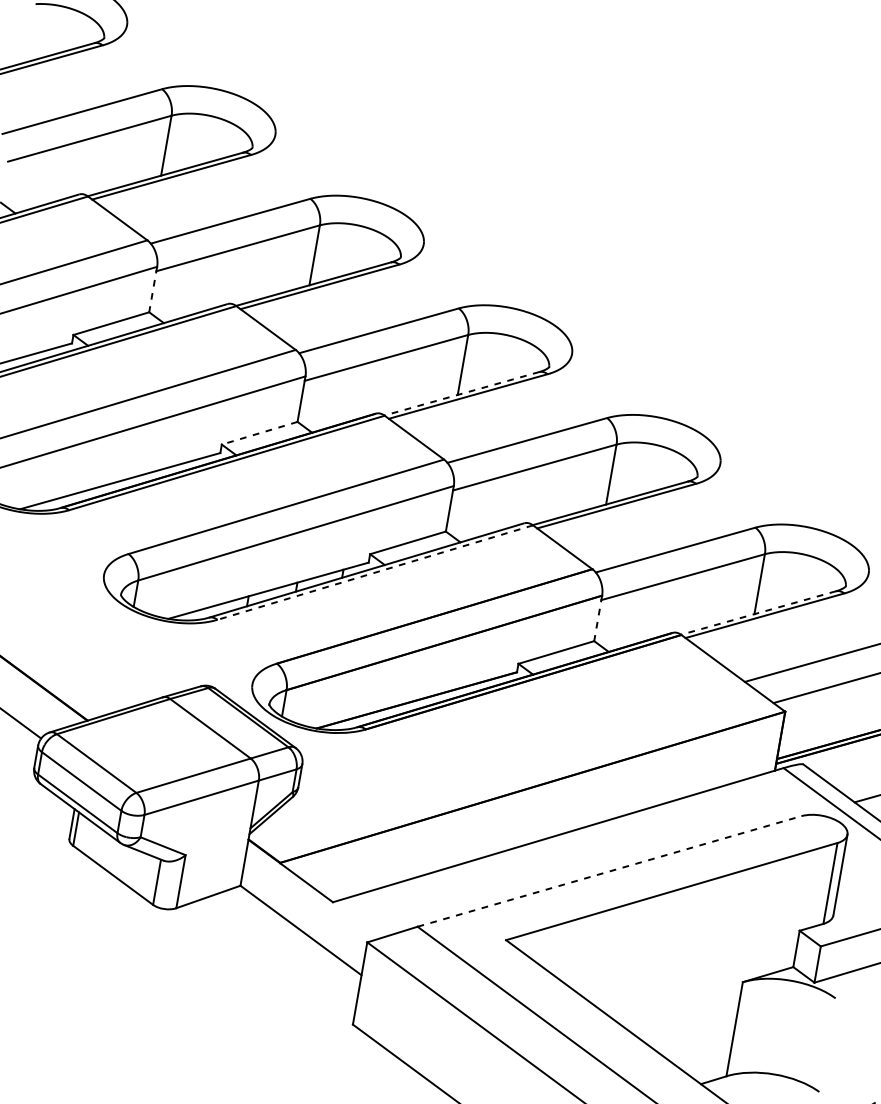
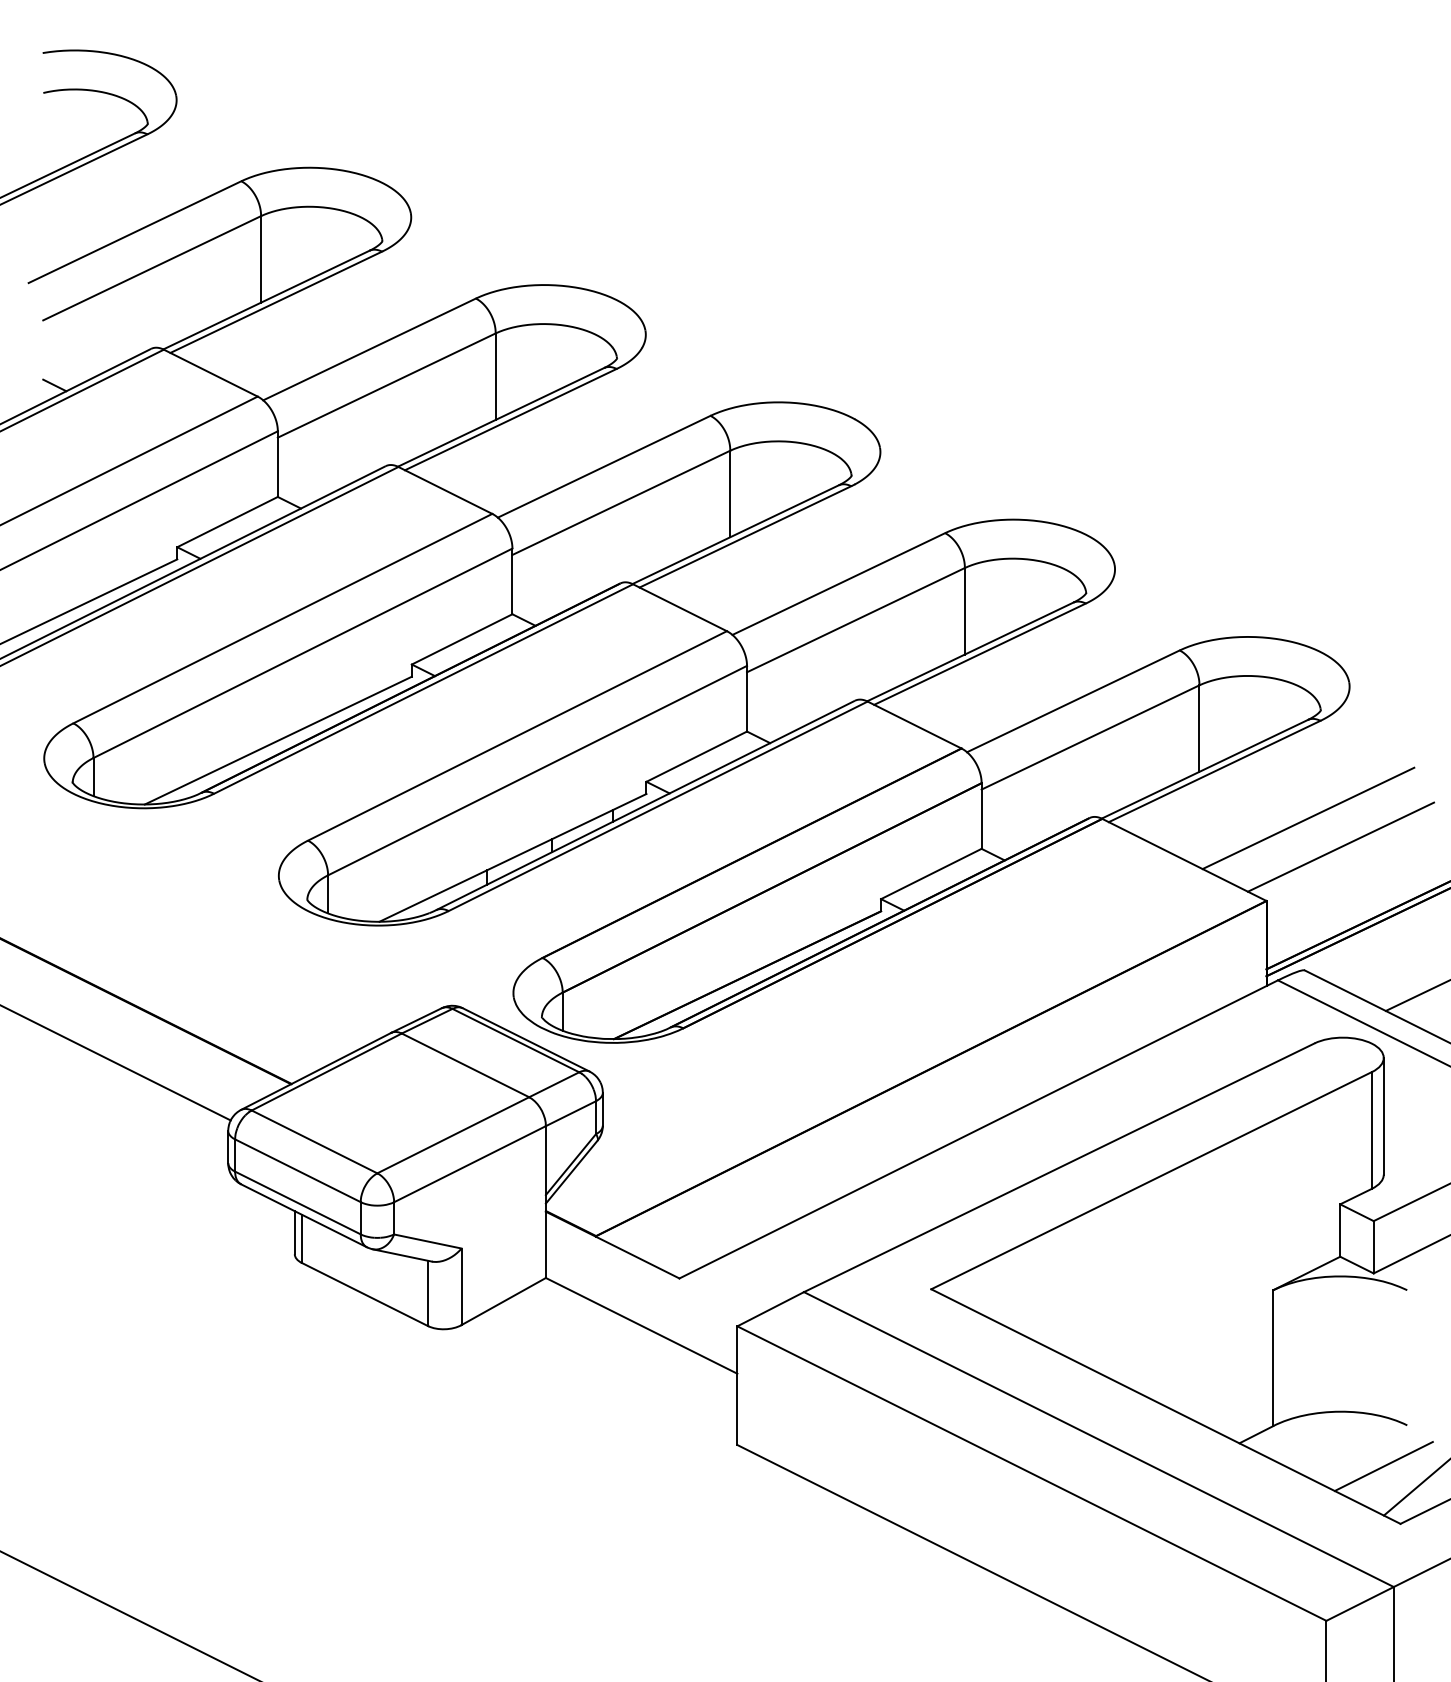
line: (152, 289) -> (277, 464), dashed -> solid
line: (461, 393) -> (735, 534), dashed -> solid
line: (259, 433) -> (461, 639), dashed -> solid
line: (374, 572) -> (657, 806), dashed -> solid
line: (758, 613) -> (1204, 769), dashed -> solid
line: (598, 618) -> (981, 816), dashed -> solid
line: (609, 871) -> (1059, 1167), dashed -> solid

